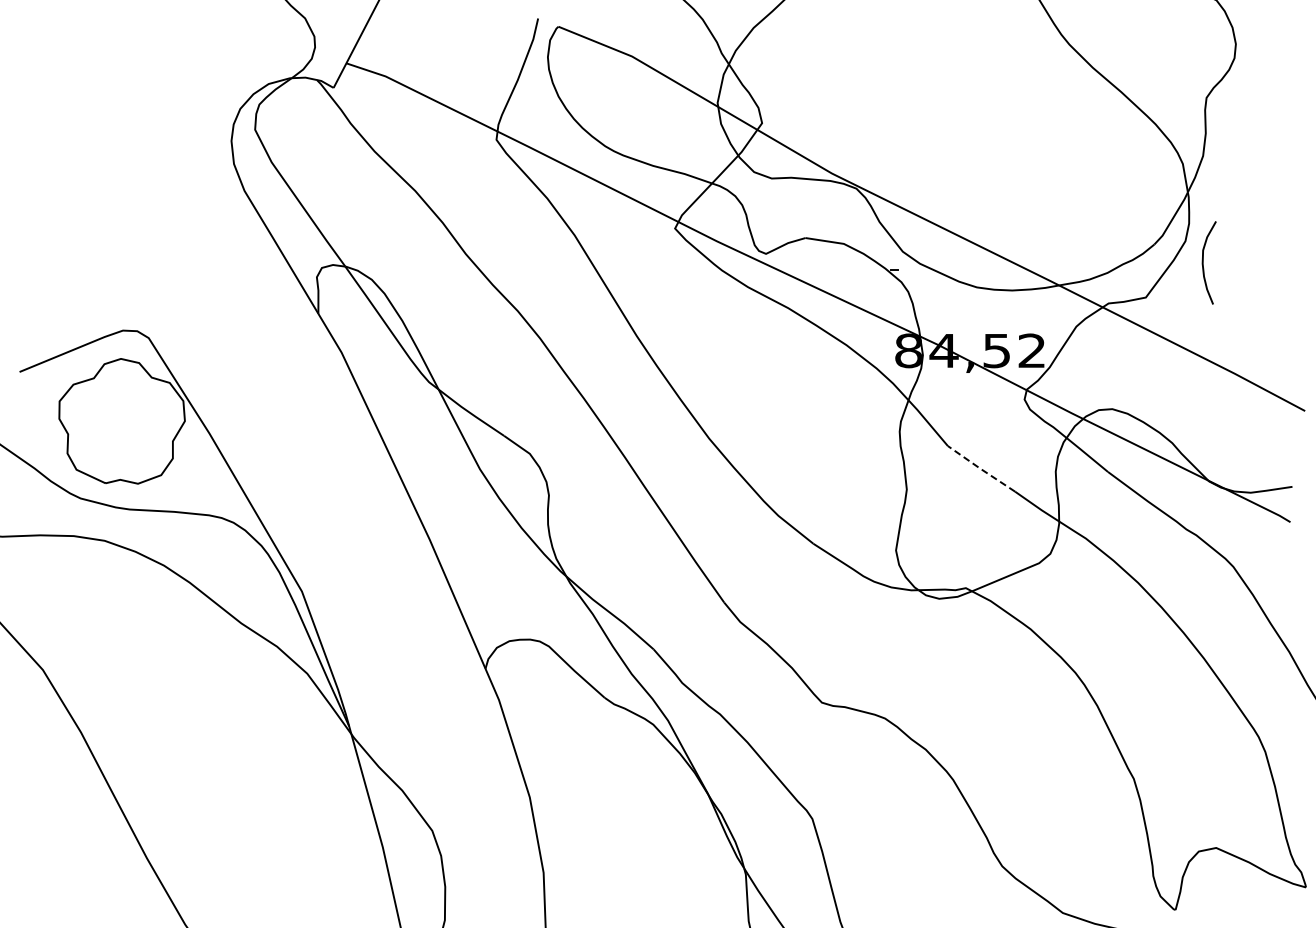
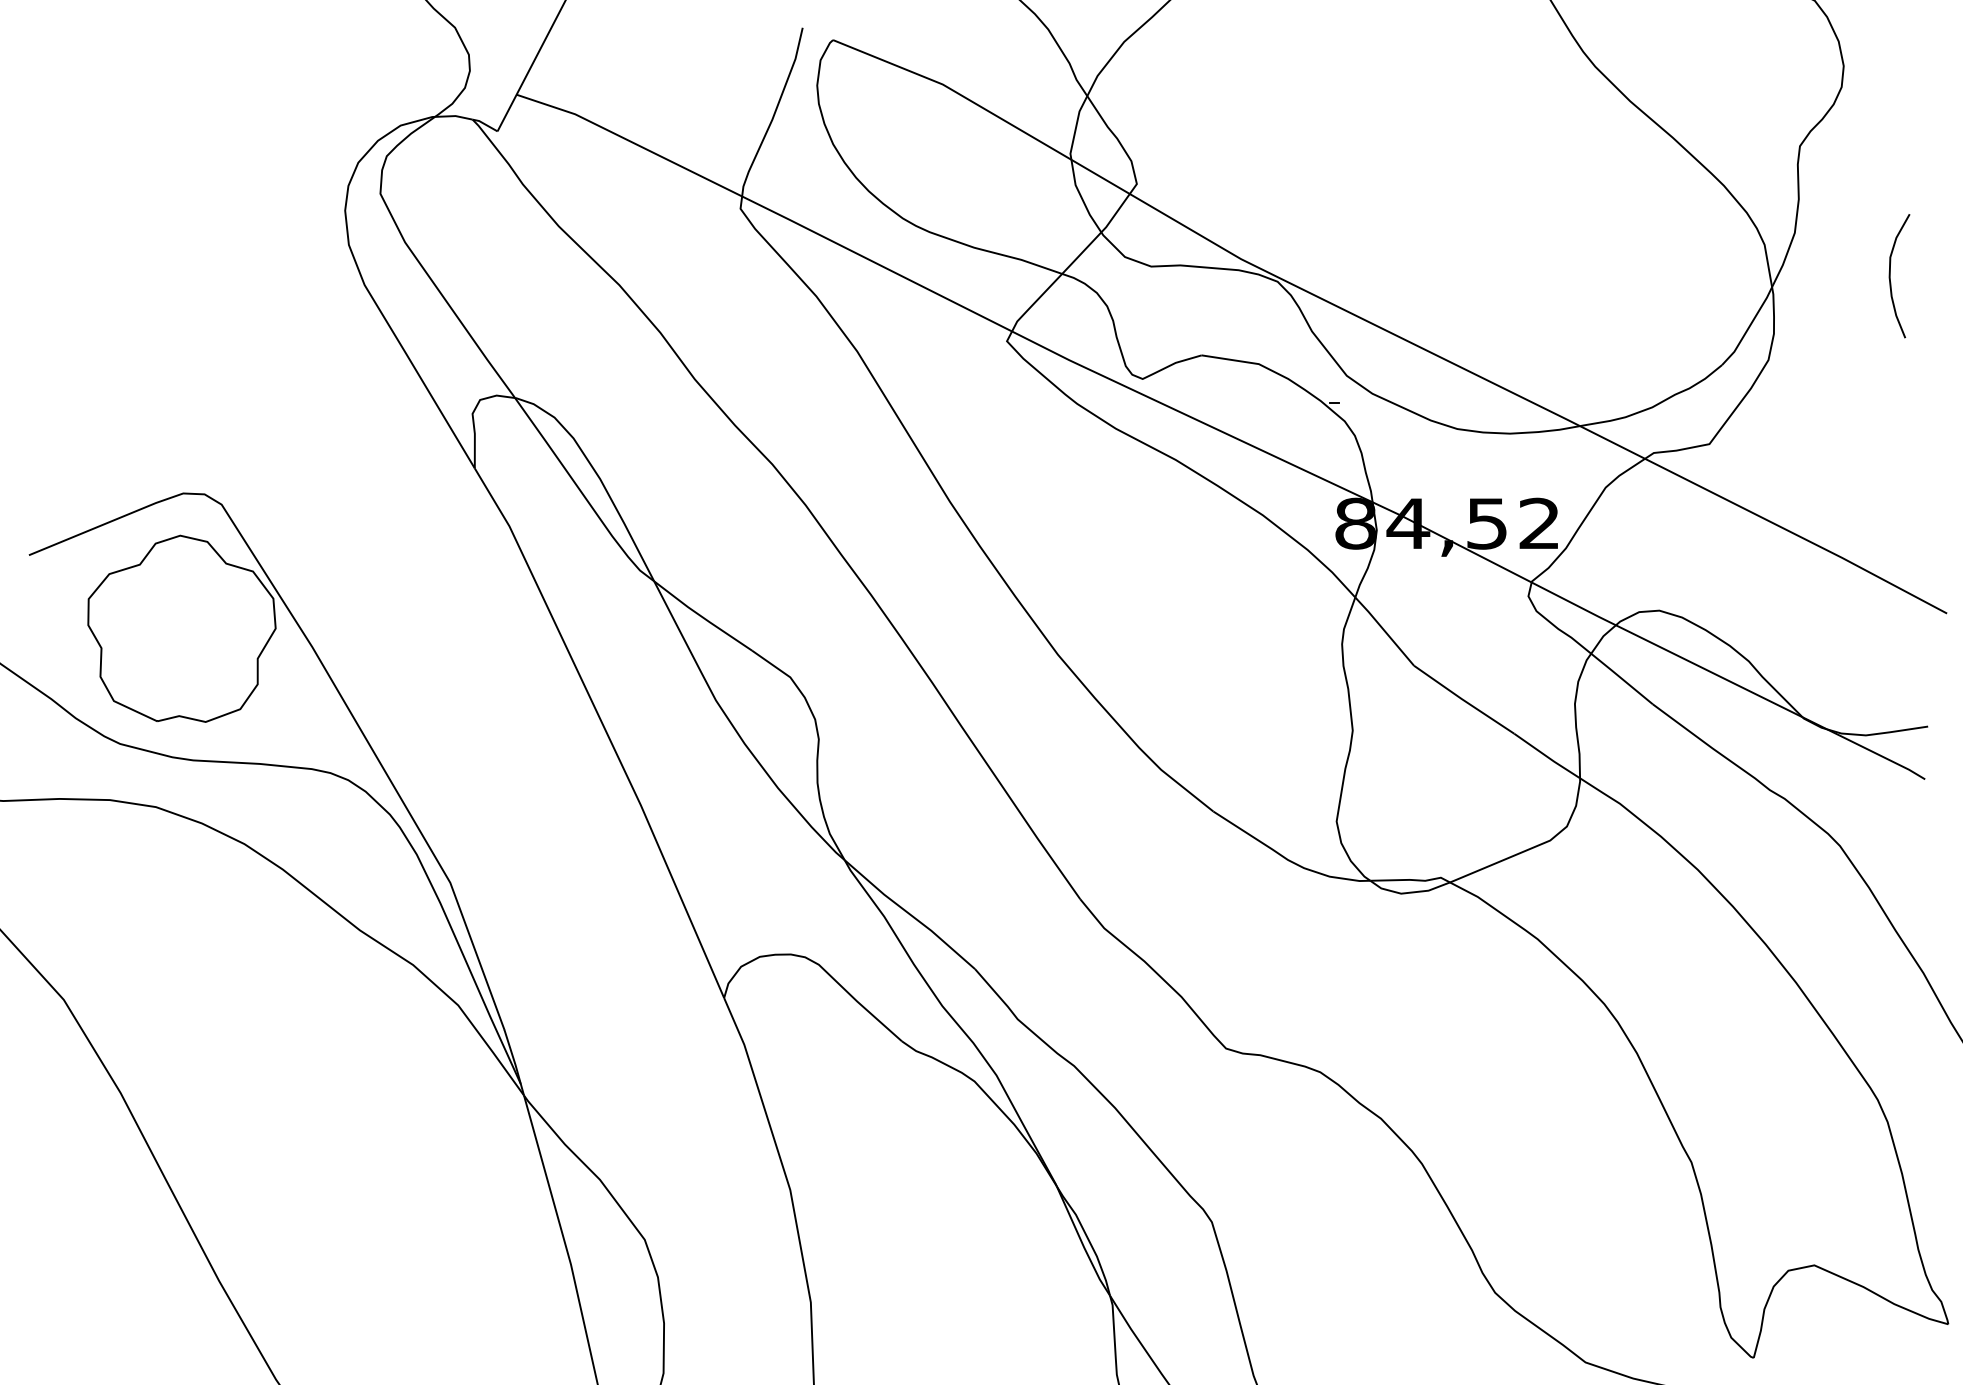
curve: (1203, 262) -> (1890, 275), moved
line: (980, 468) -> (1462, 699), dashed -> solid

